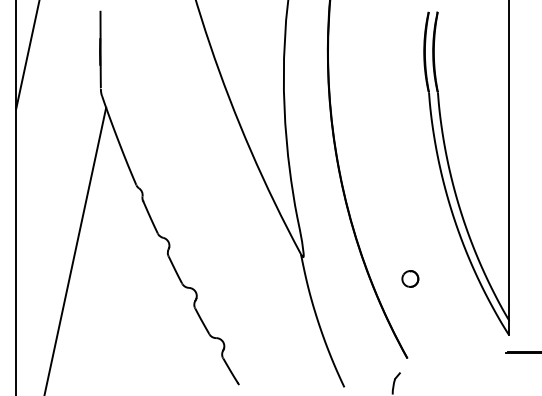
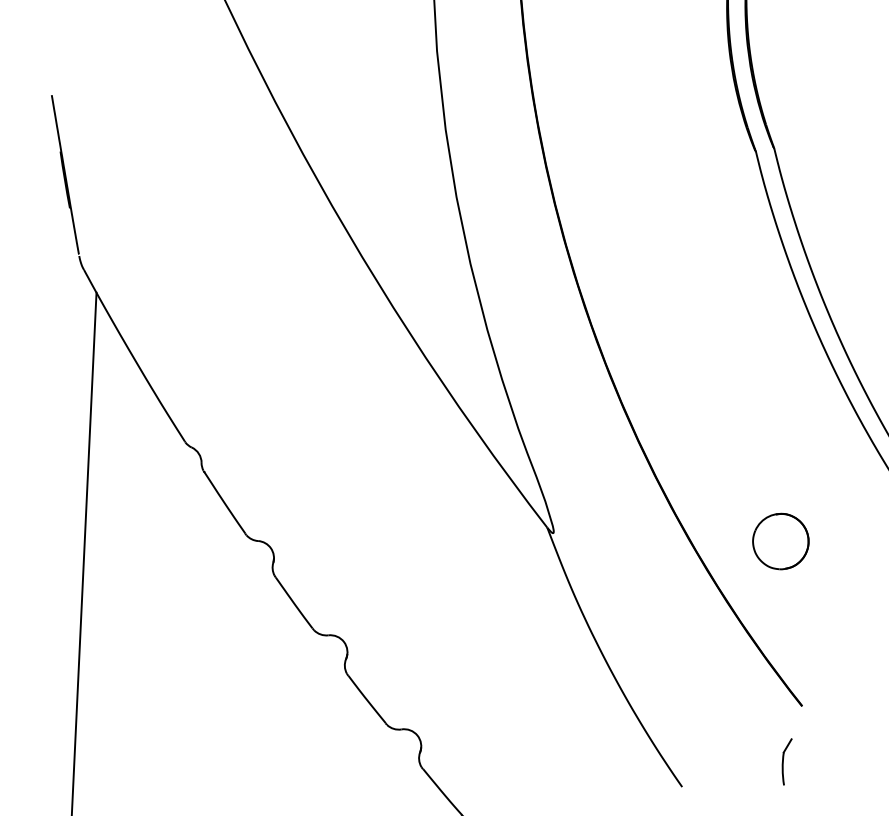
part: (410, 278) -> (781, 540), size x1.67

